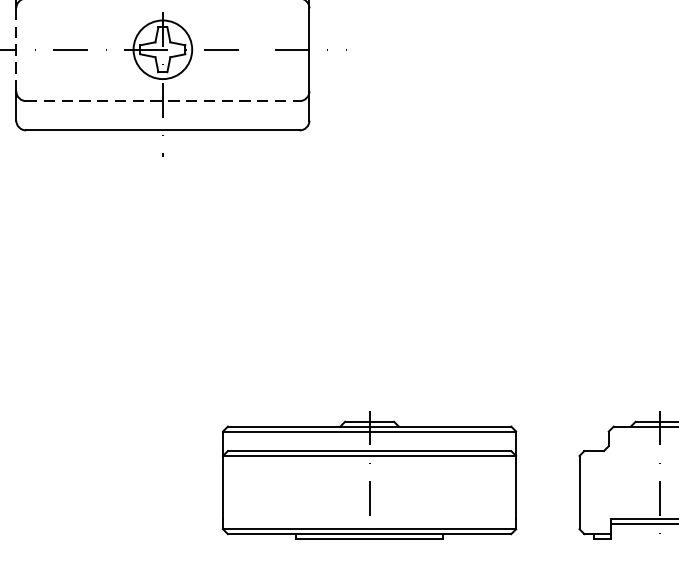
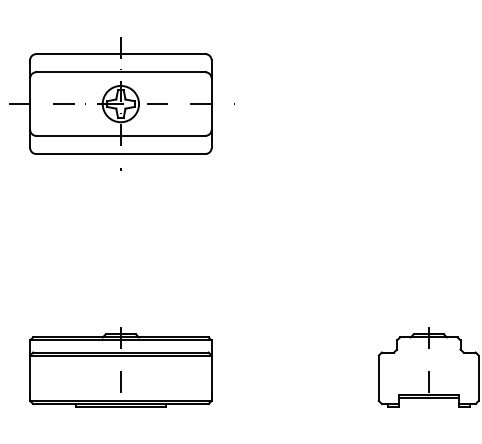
line: (16, 50) -> (30, 104), dashed -> solid
line: (162, 100) -> (120, 135), dashed -> solid
part: (368, 475) -> (120, 367), moved

